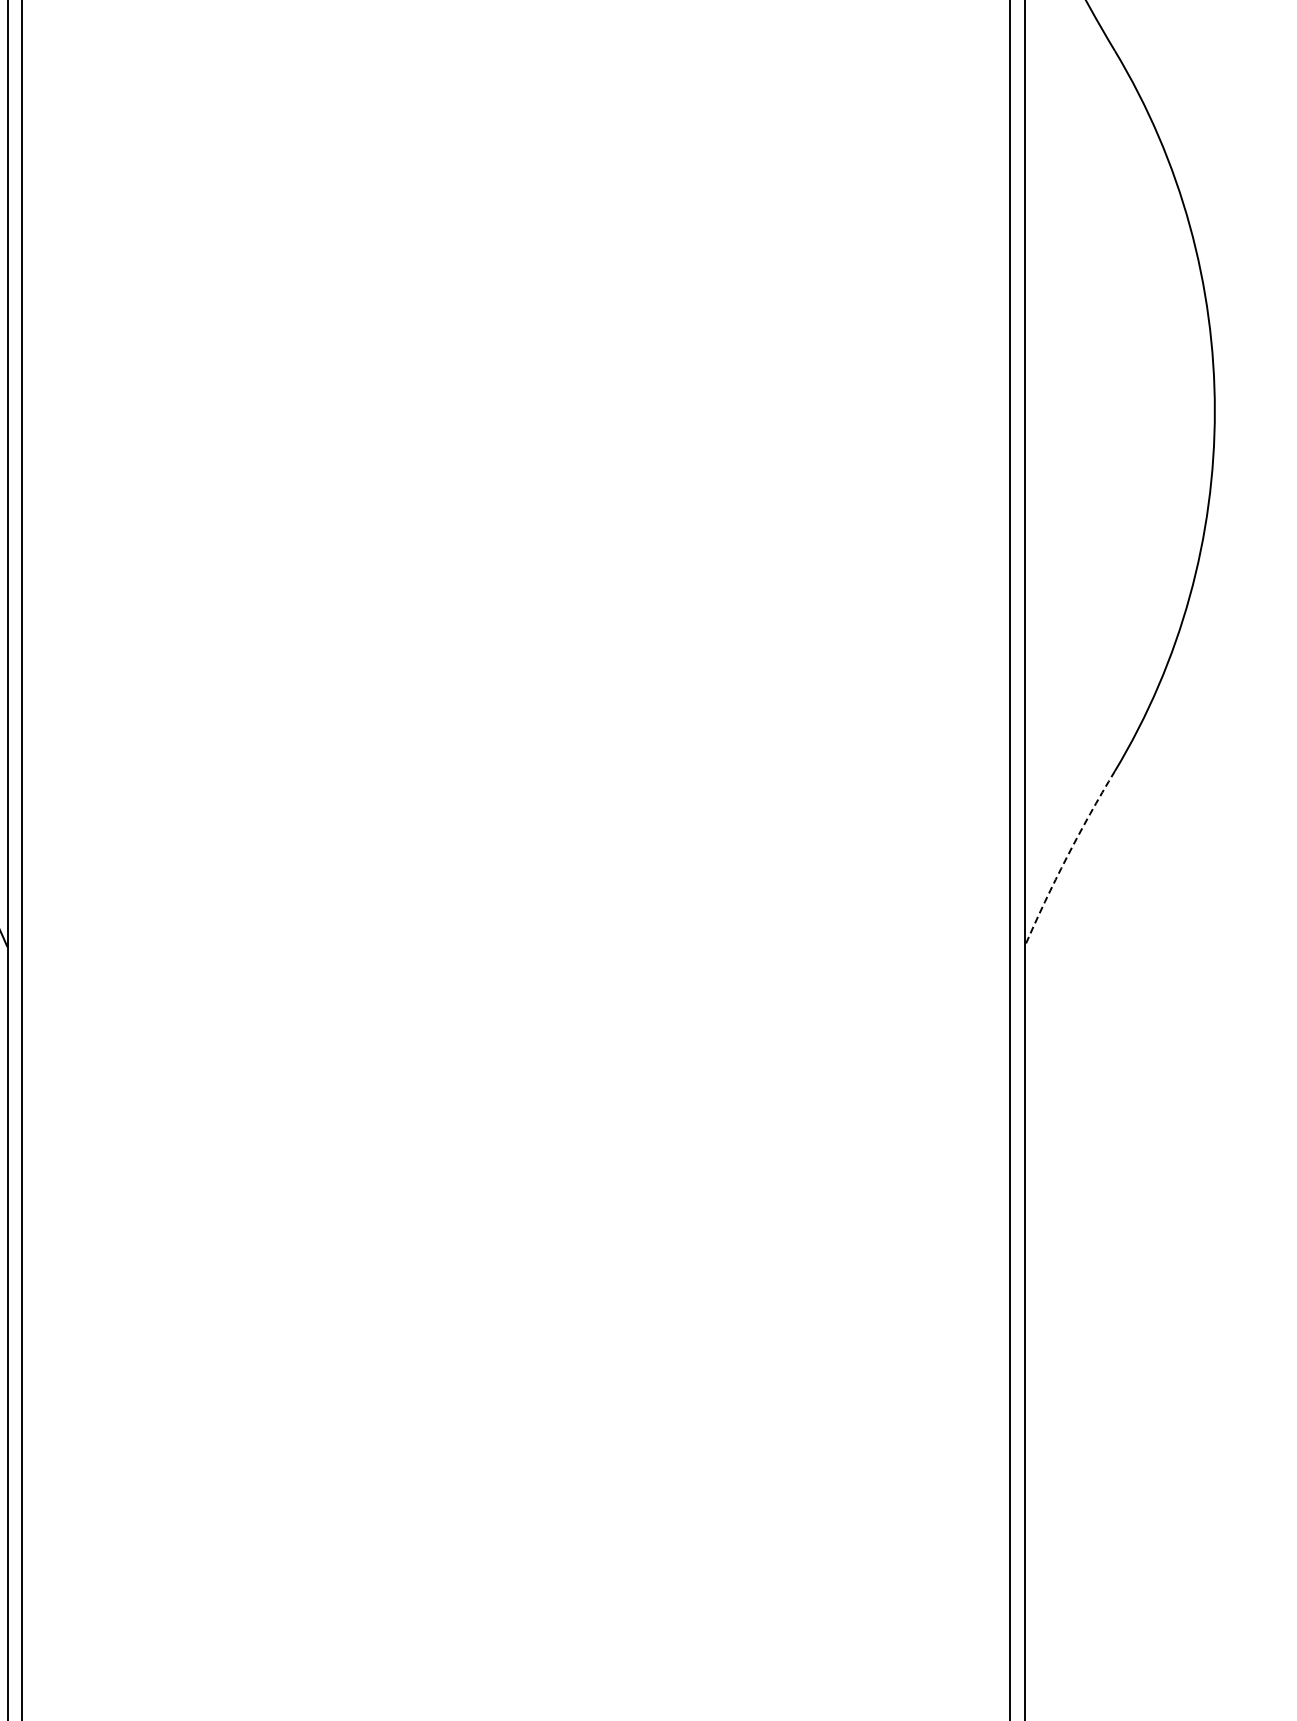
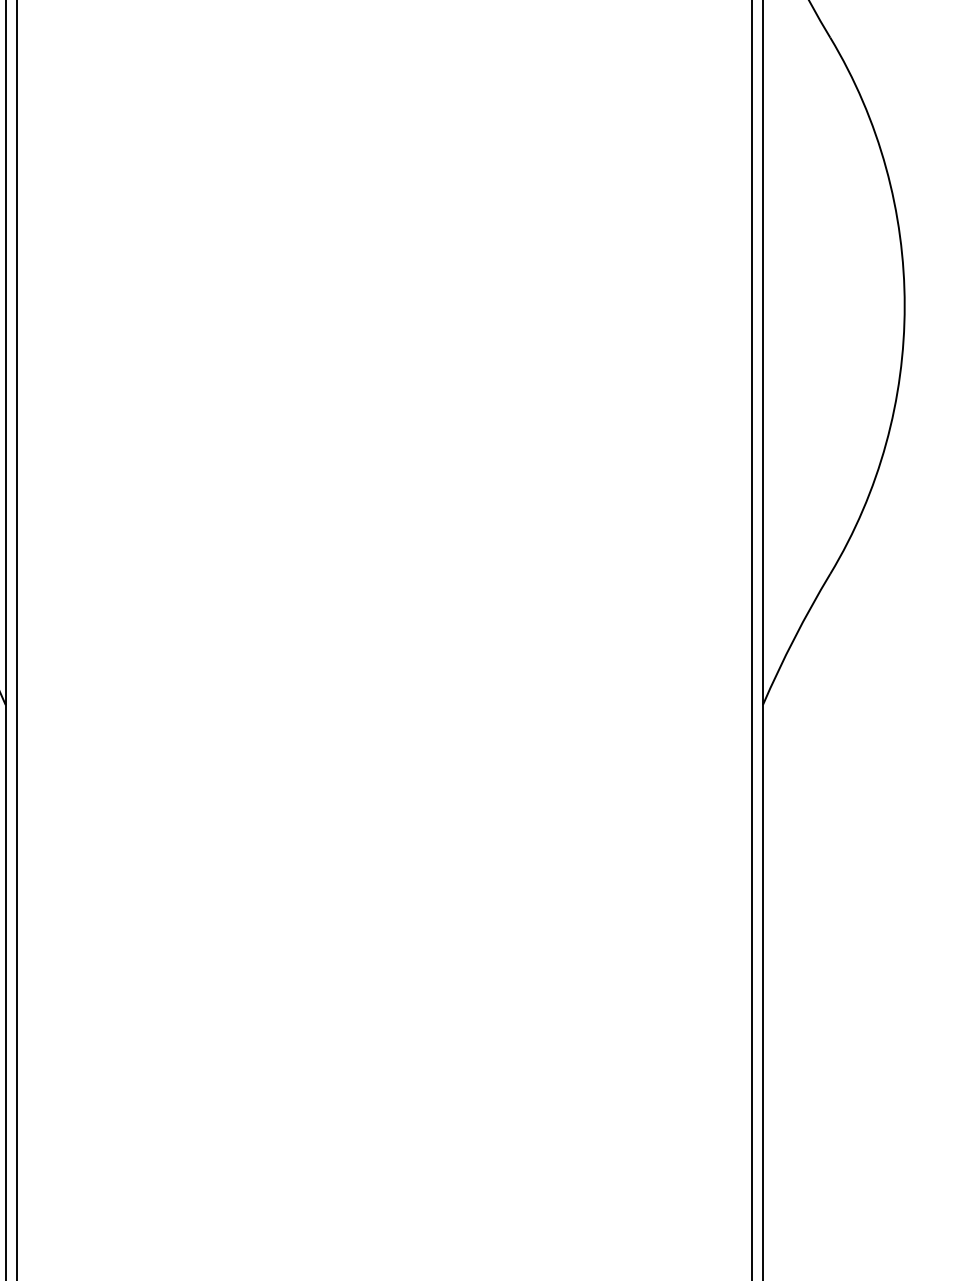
arc: (1066, 857) -> (794, 638), dashed -> solid

